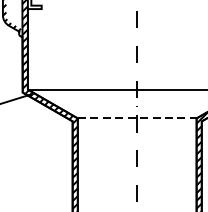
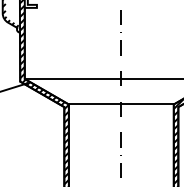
line: (137, 118) -> (121, 104), dashed -> solid

